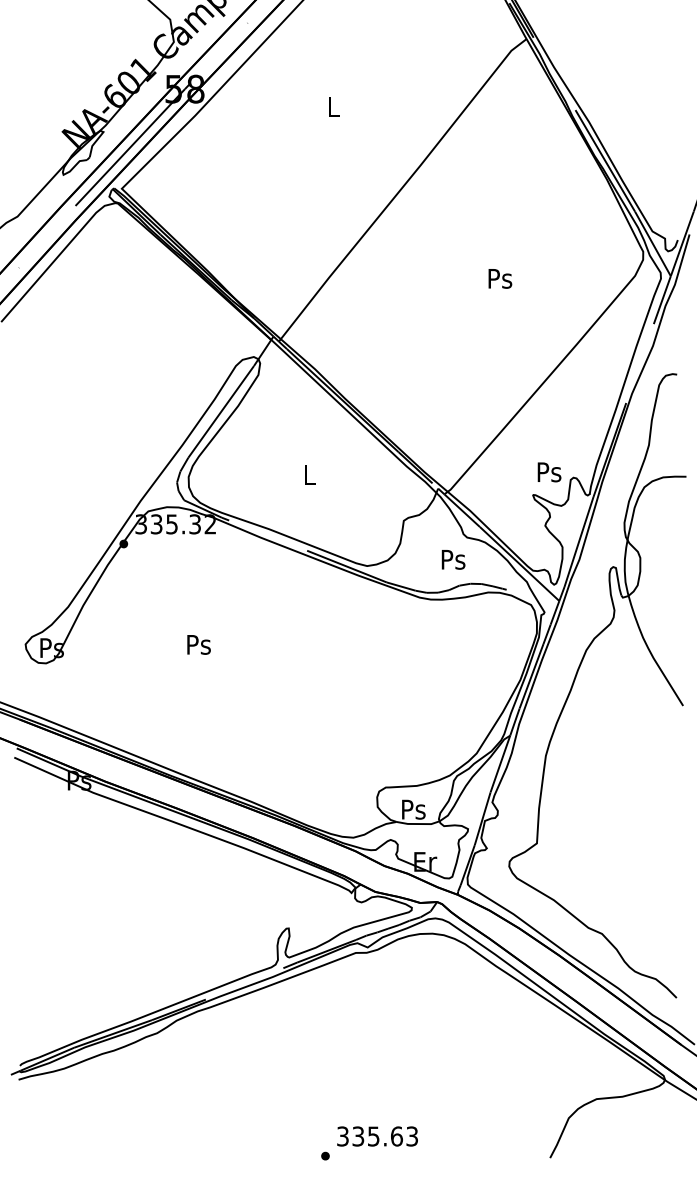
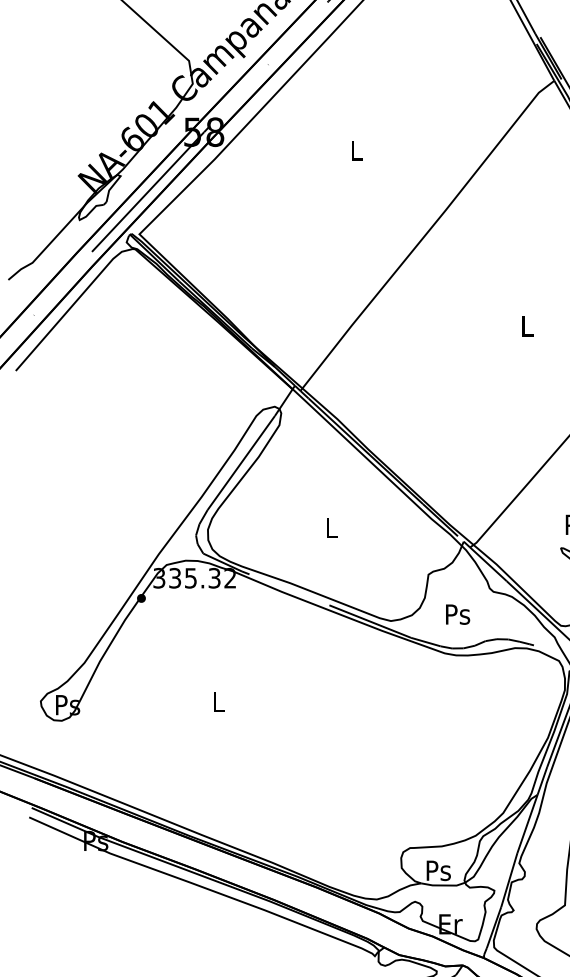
text: (500, 278) -> (527, 326), Ps -> L
text: (453, 559) -> (457, 614), moved
text: (198, 644) -> (218, 701), Ps -> L

